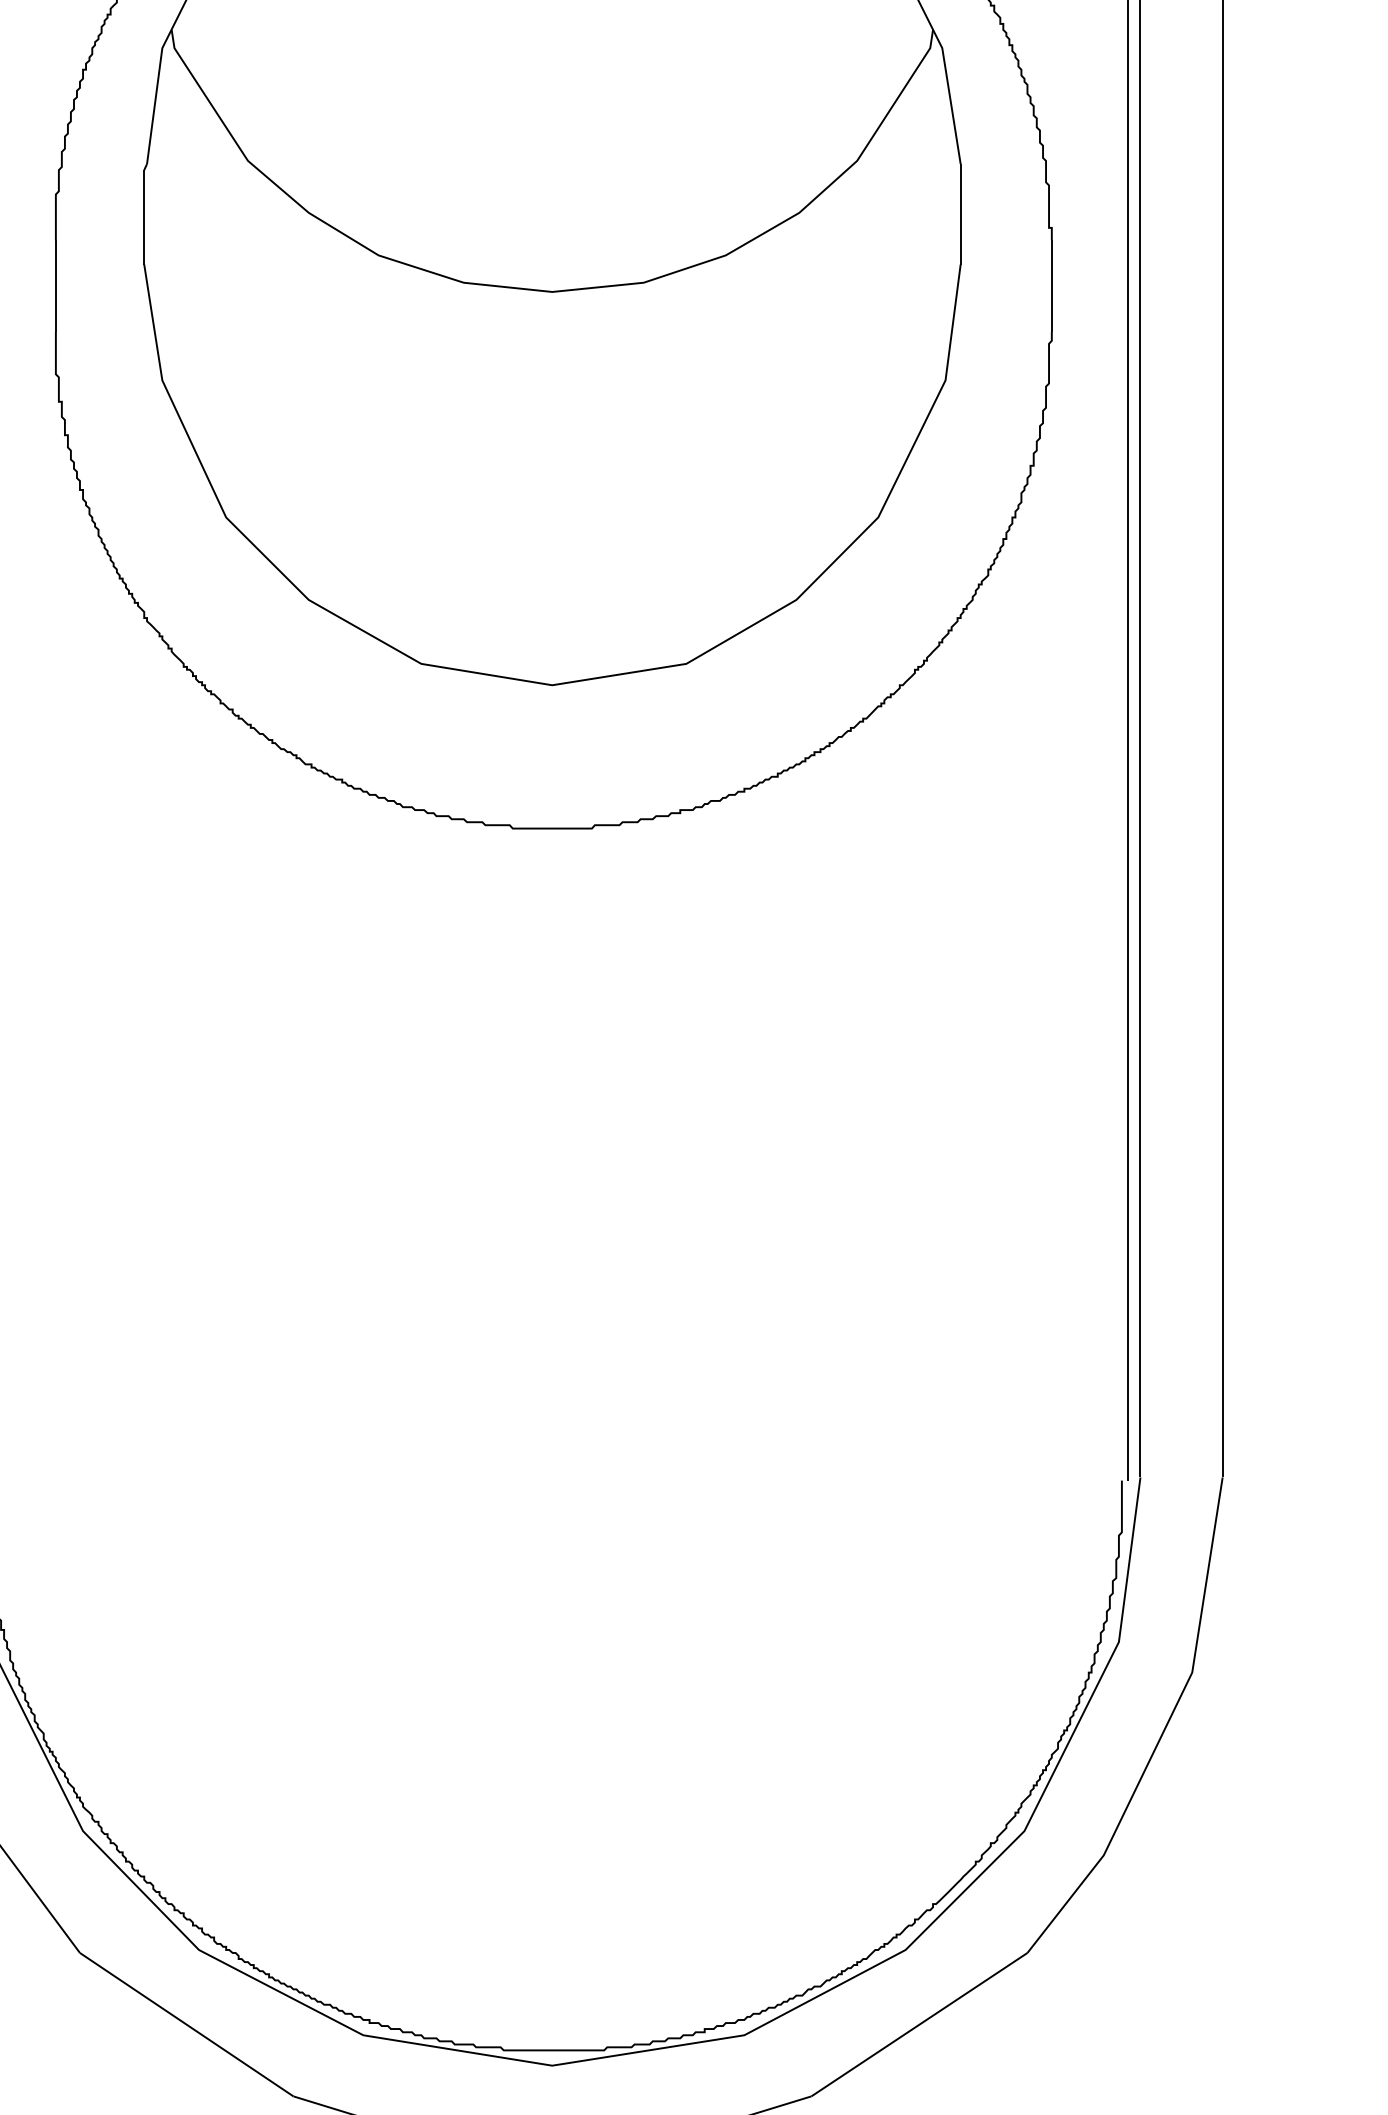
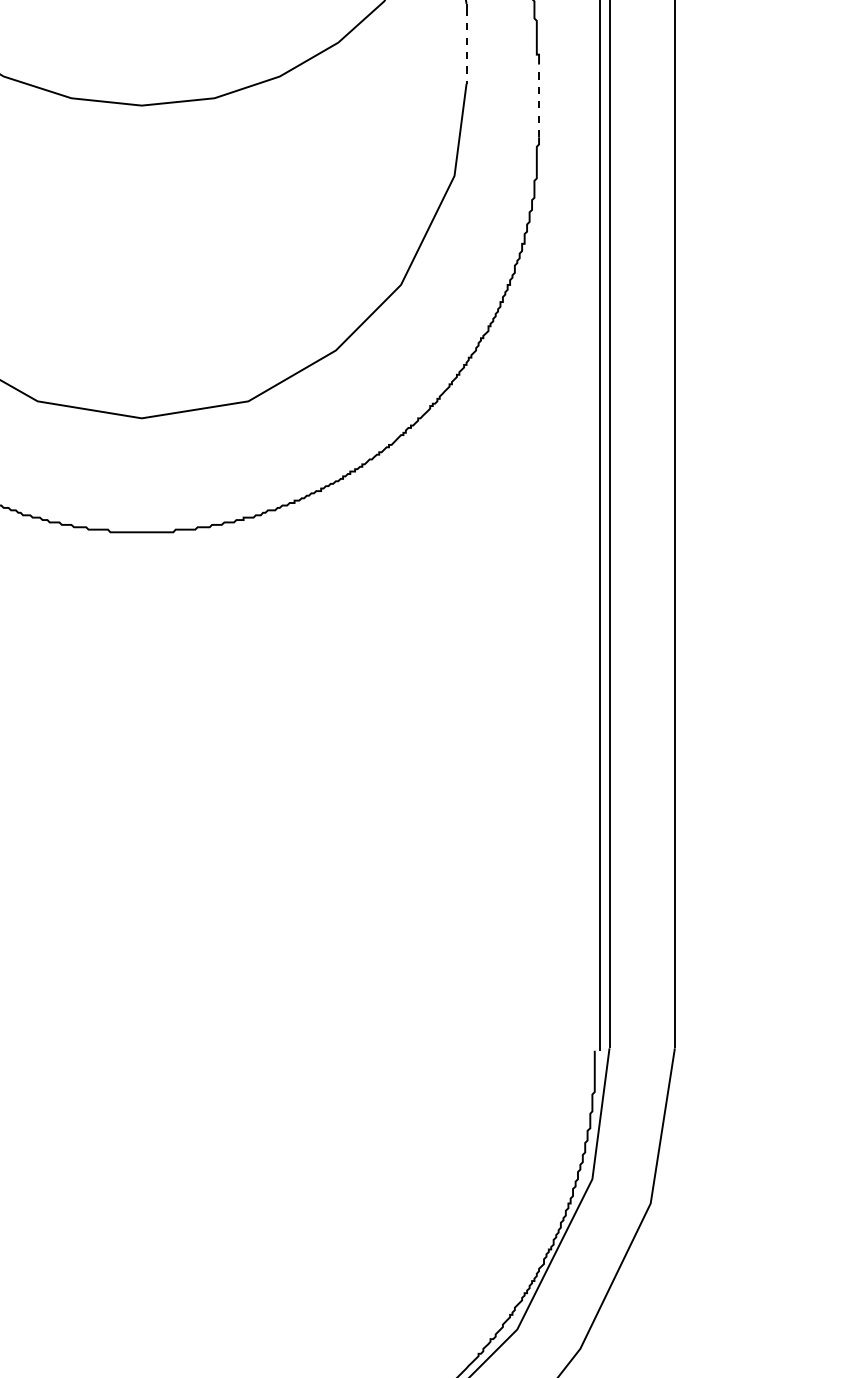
line: (960, 217) -> (466, 46), solid -> dashed
line: (1051, 286) -> (538, 101), solid -> dashed

